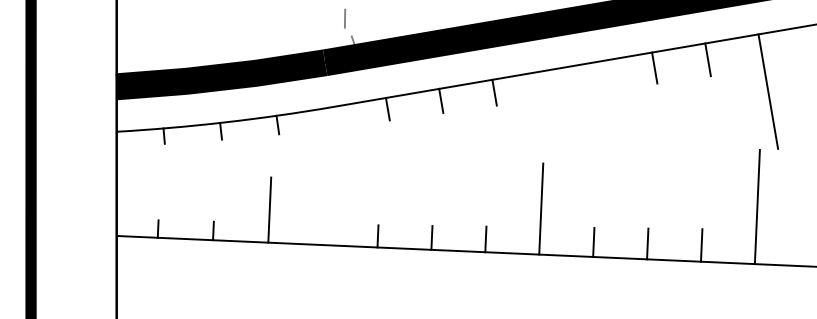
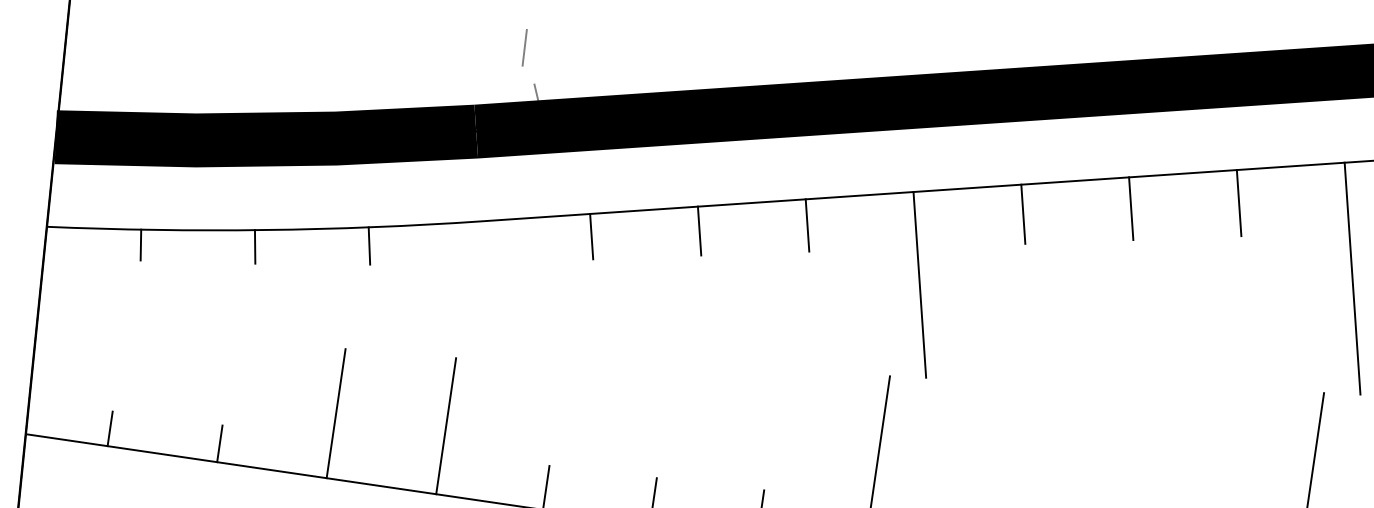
line: (600, 75) -> (1021, 212), added
line: (553, 116) -> (919, 284), added
line: (324, 210) -> (445, 425), added

